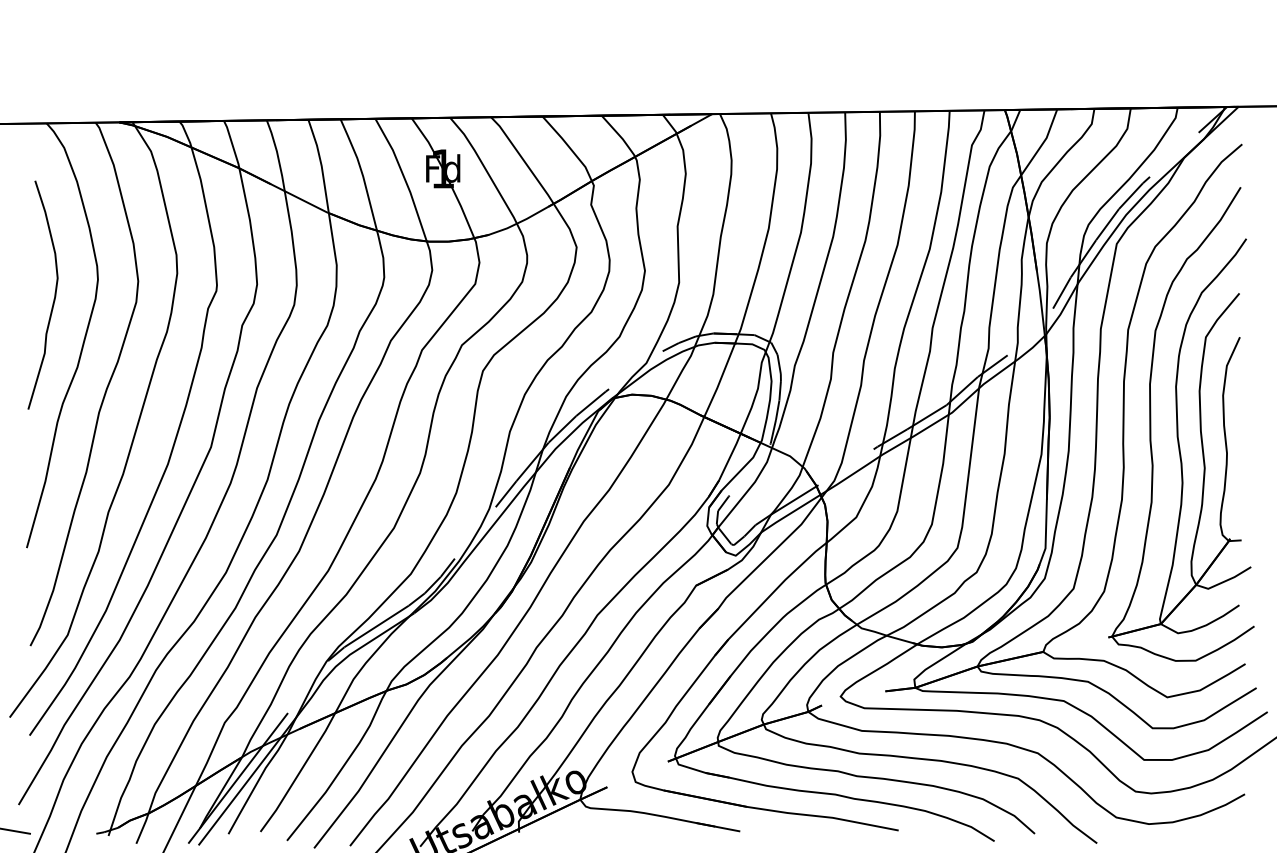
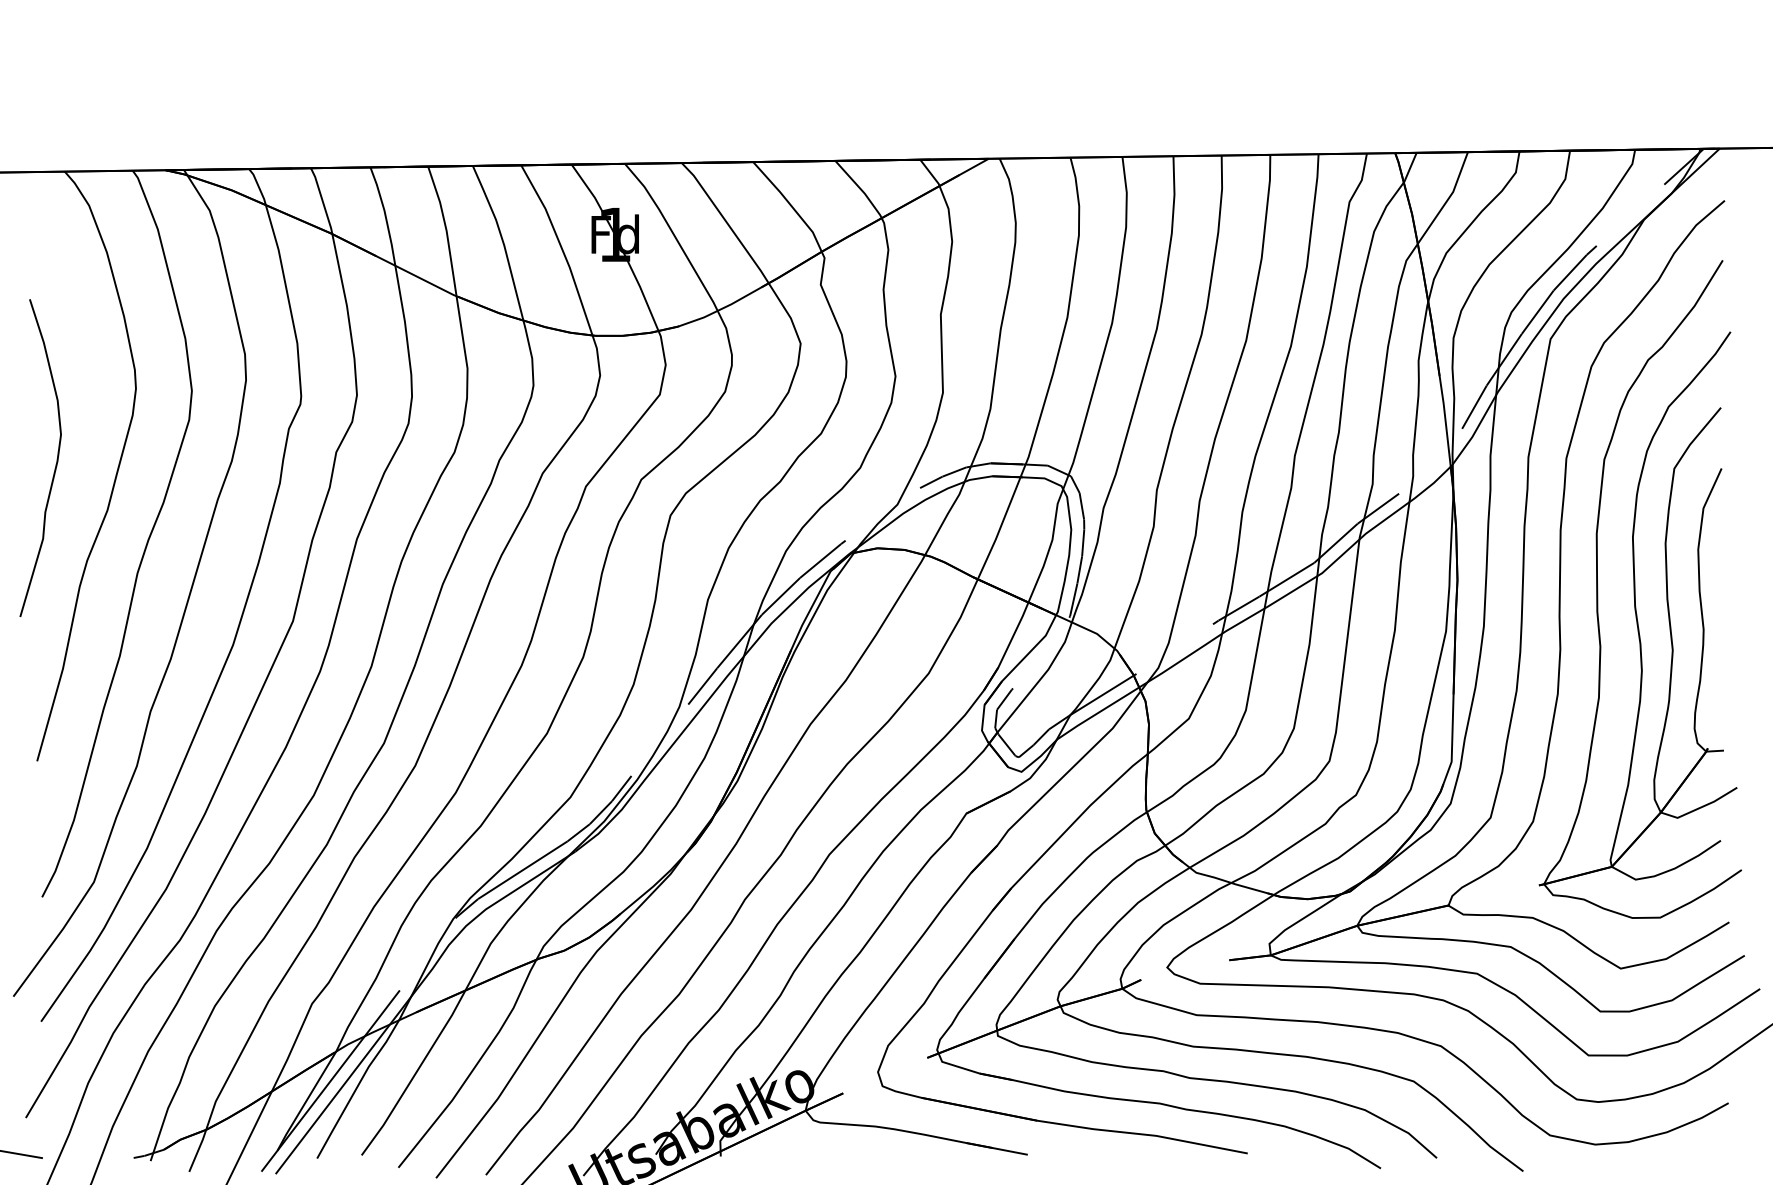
curve: (54, 296) -> (56, 459), moved

